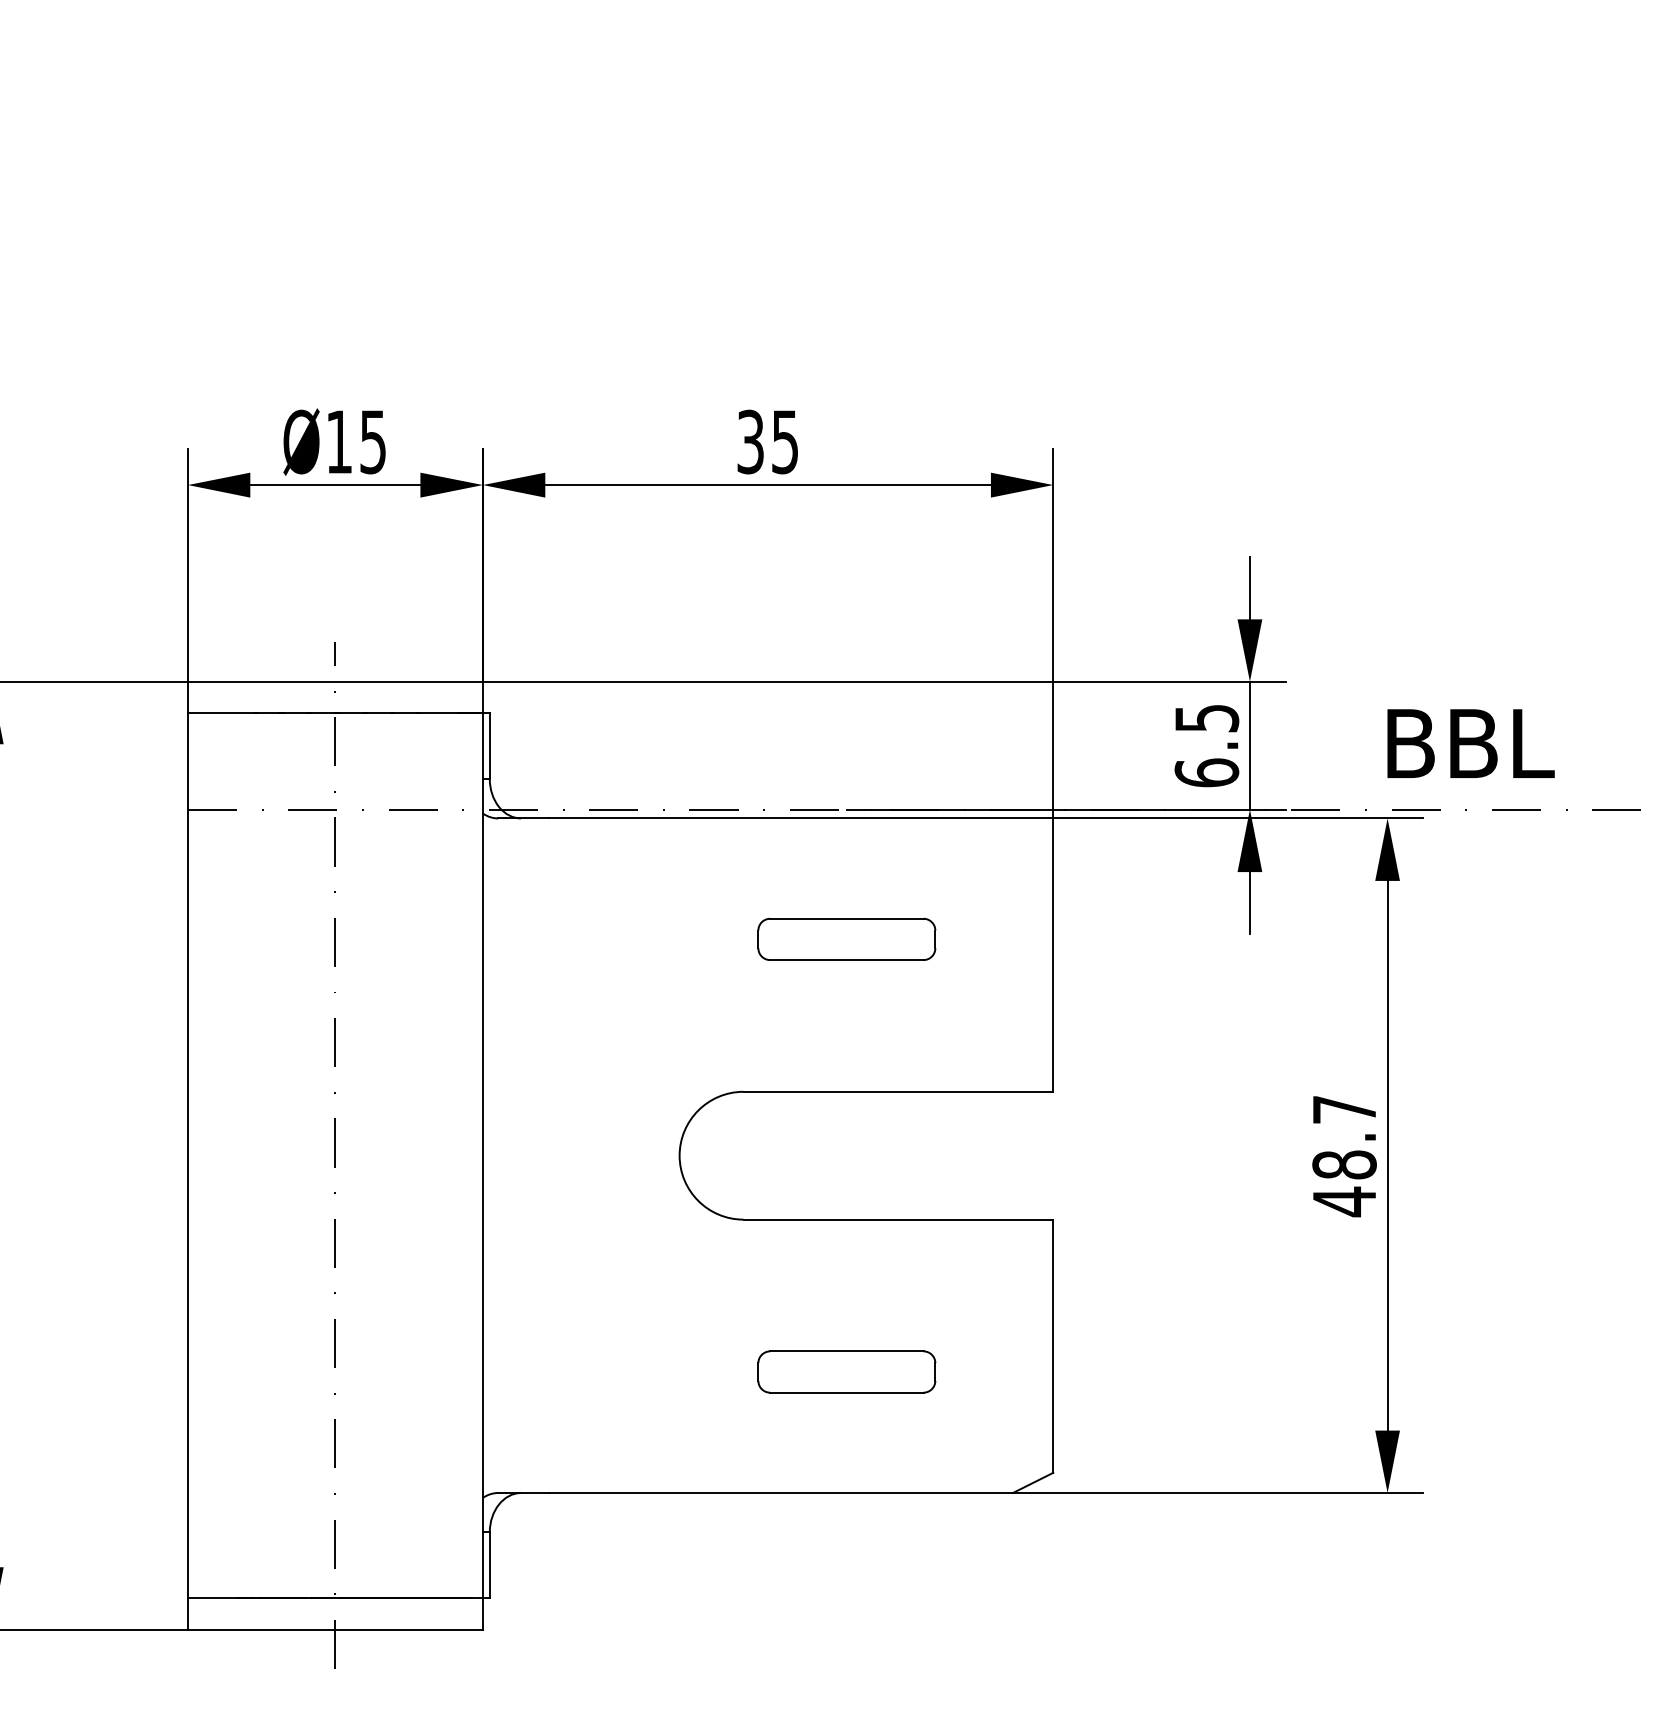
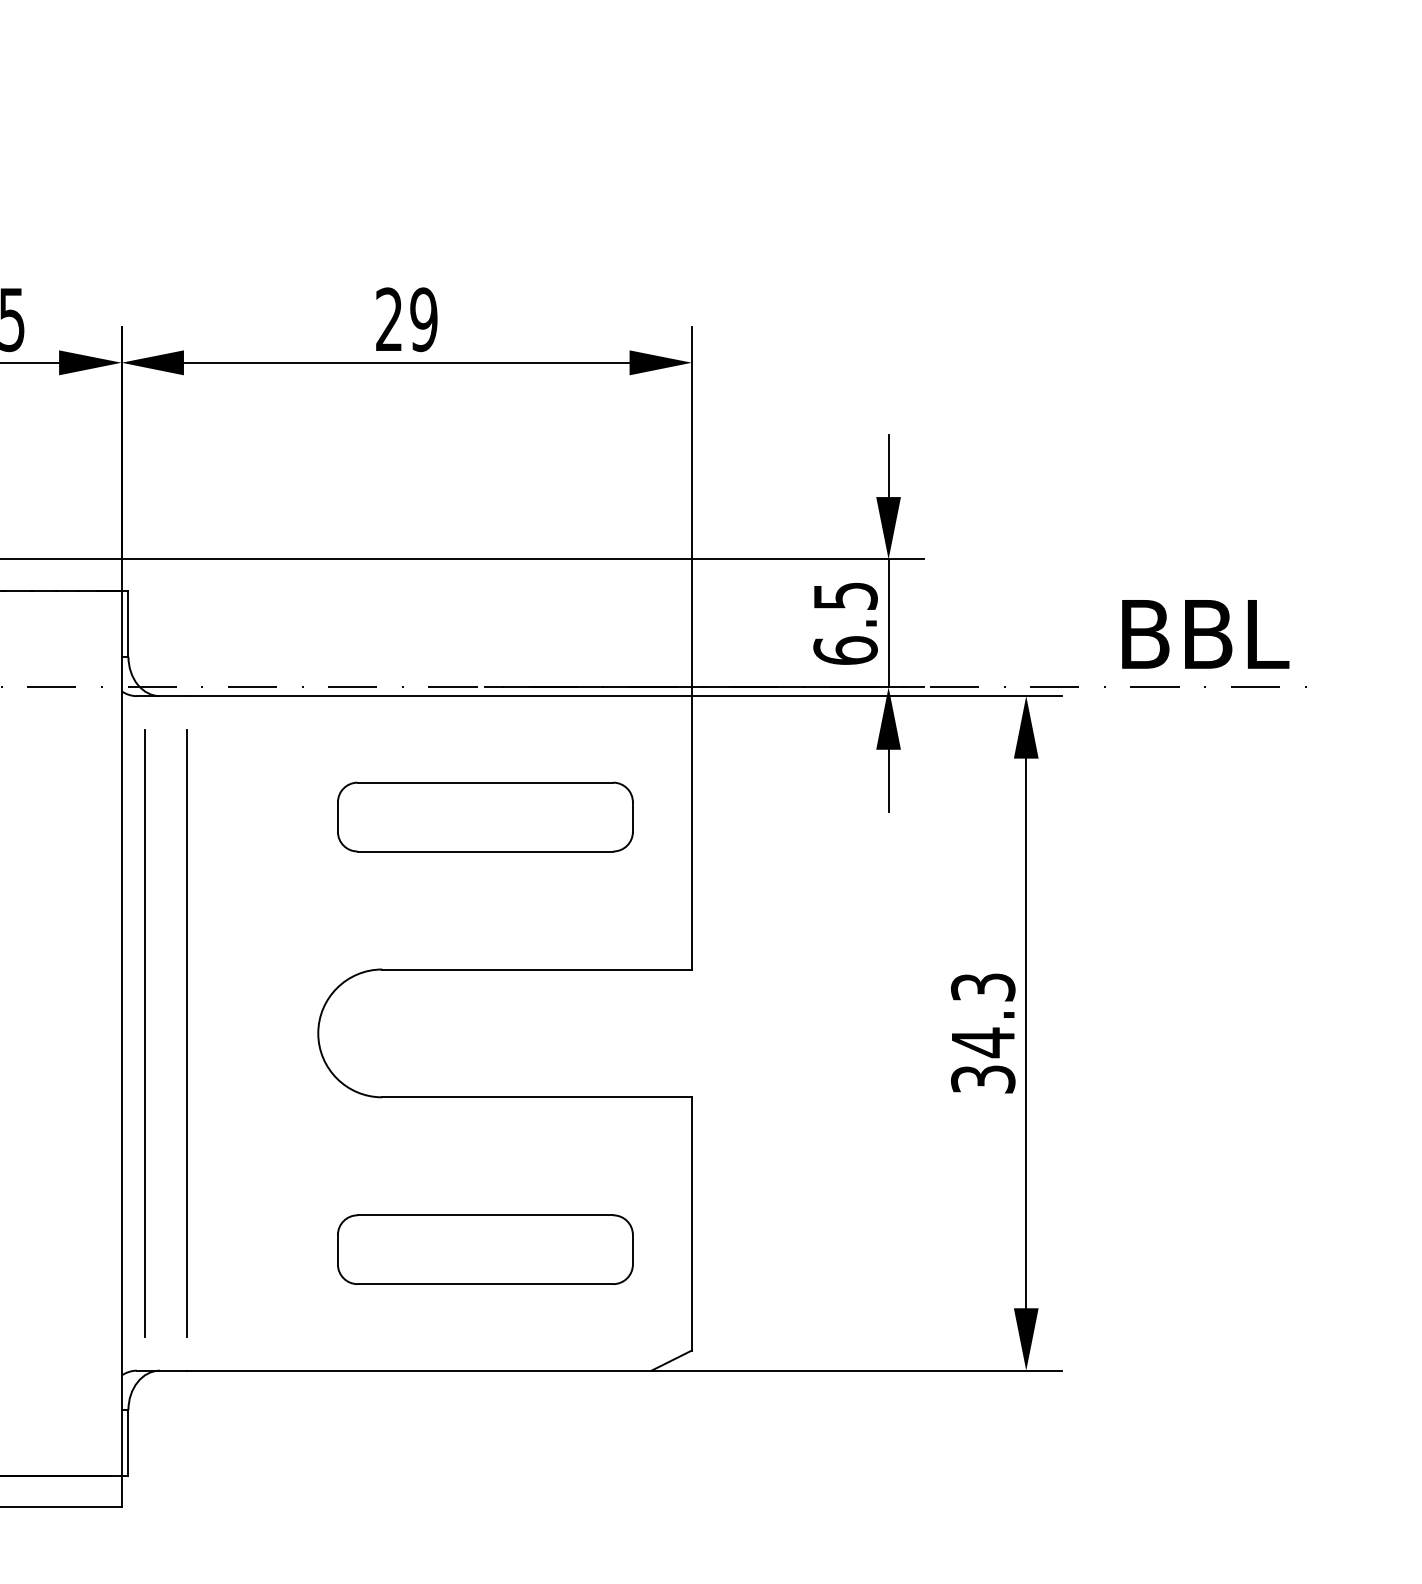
text: (767, 441) -> (406, 319), 35 -> 29
text: (1470, 743) -> (1205, 634), moved
part: (846, 939) -> (485, 817), size x1.67
line: (506, 1155) -> (145, 1033), added
line: (548, 1155) -> (187, 1033), added
text: (1344, 1156) -> (983, 1034), 48.7 -> 34.3
part: (846, 1371) -> (485, 1249), size x1.67

